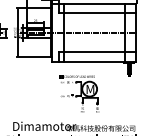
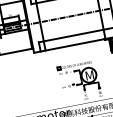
part: (79, 93) -> (79, 81), moved

